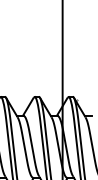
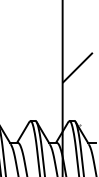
hatch: (75, 50) -> (77, 67), added

